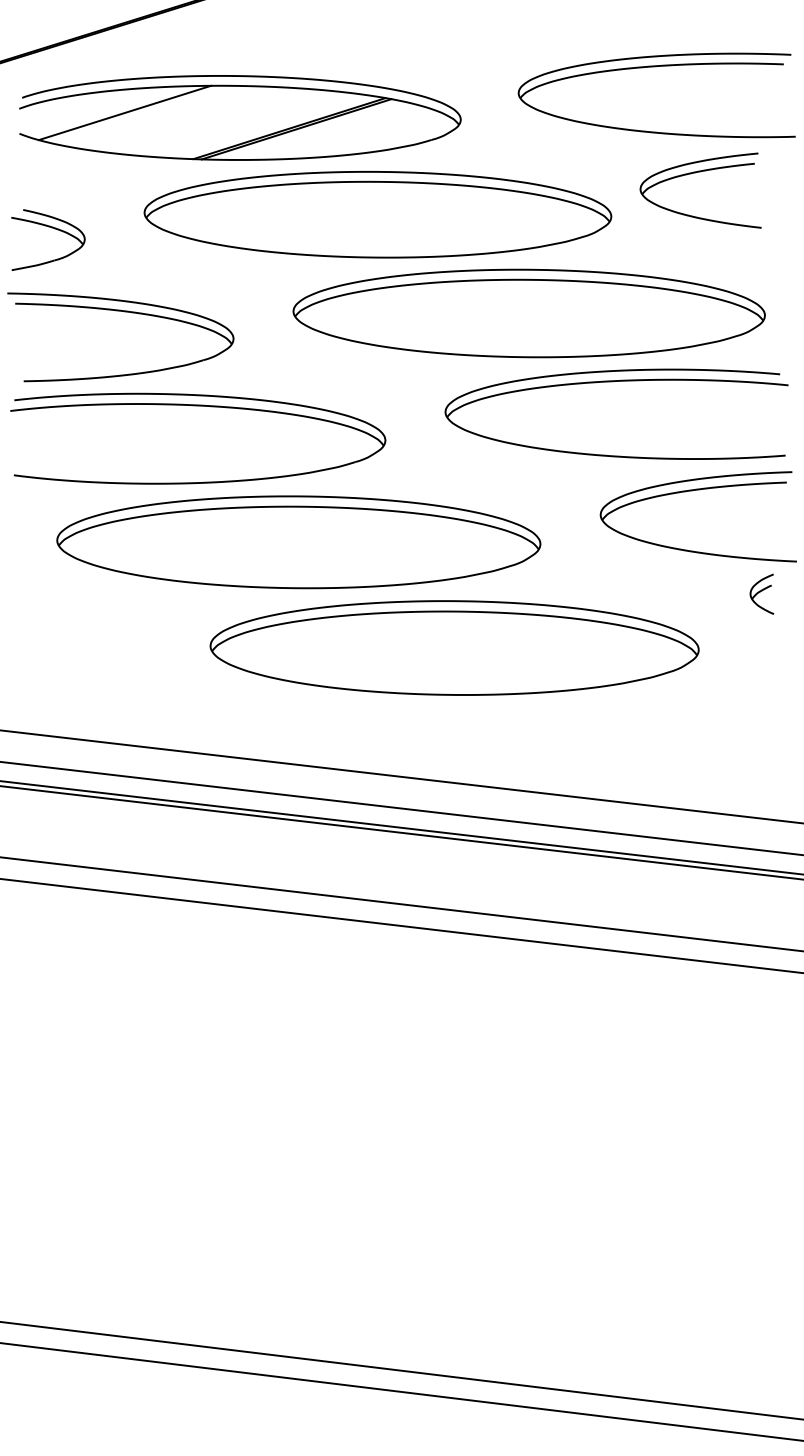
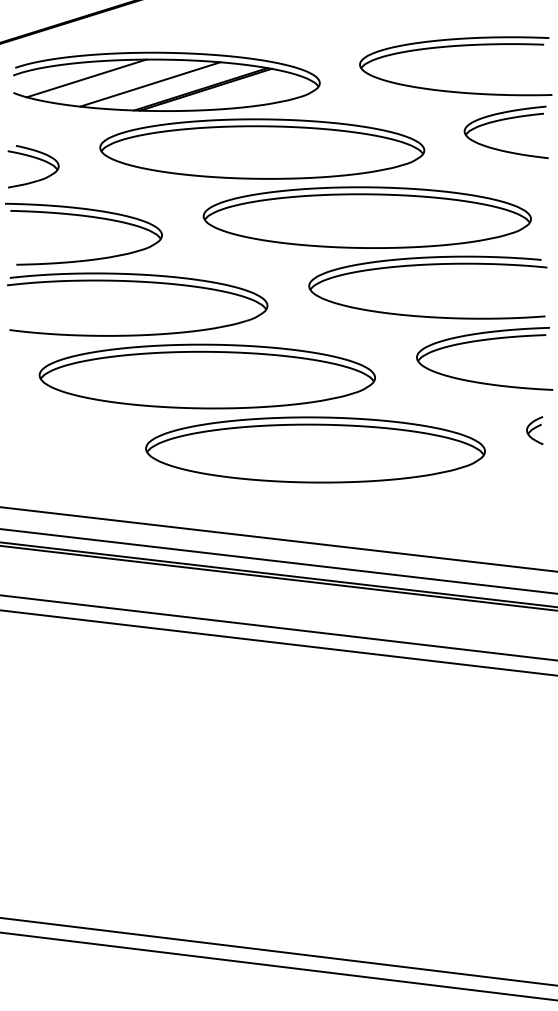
line: (216, 121) -> (150, 84), added
part: (697, 173) -> (504, 120), moved
part: (761, 594) -> (534, 430), moved

